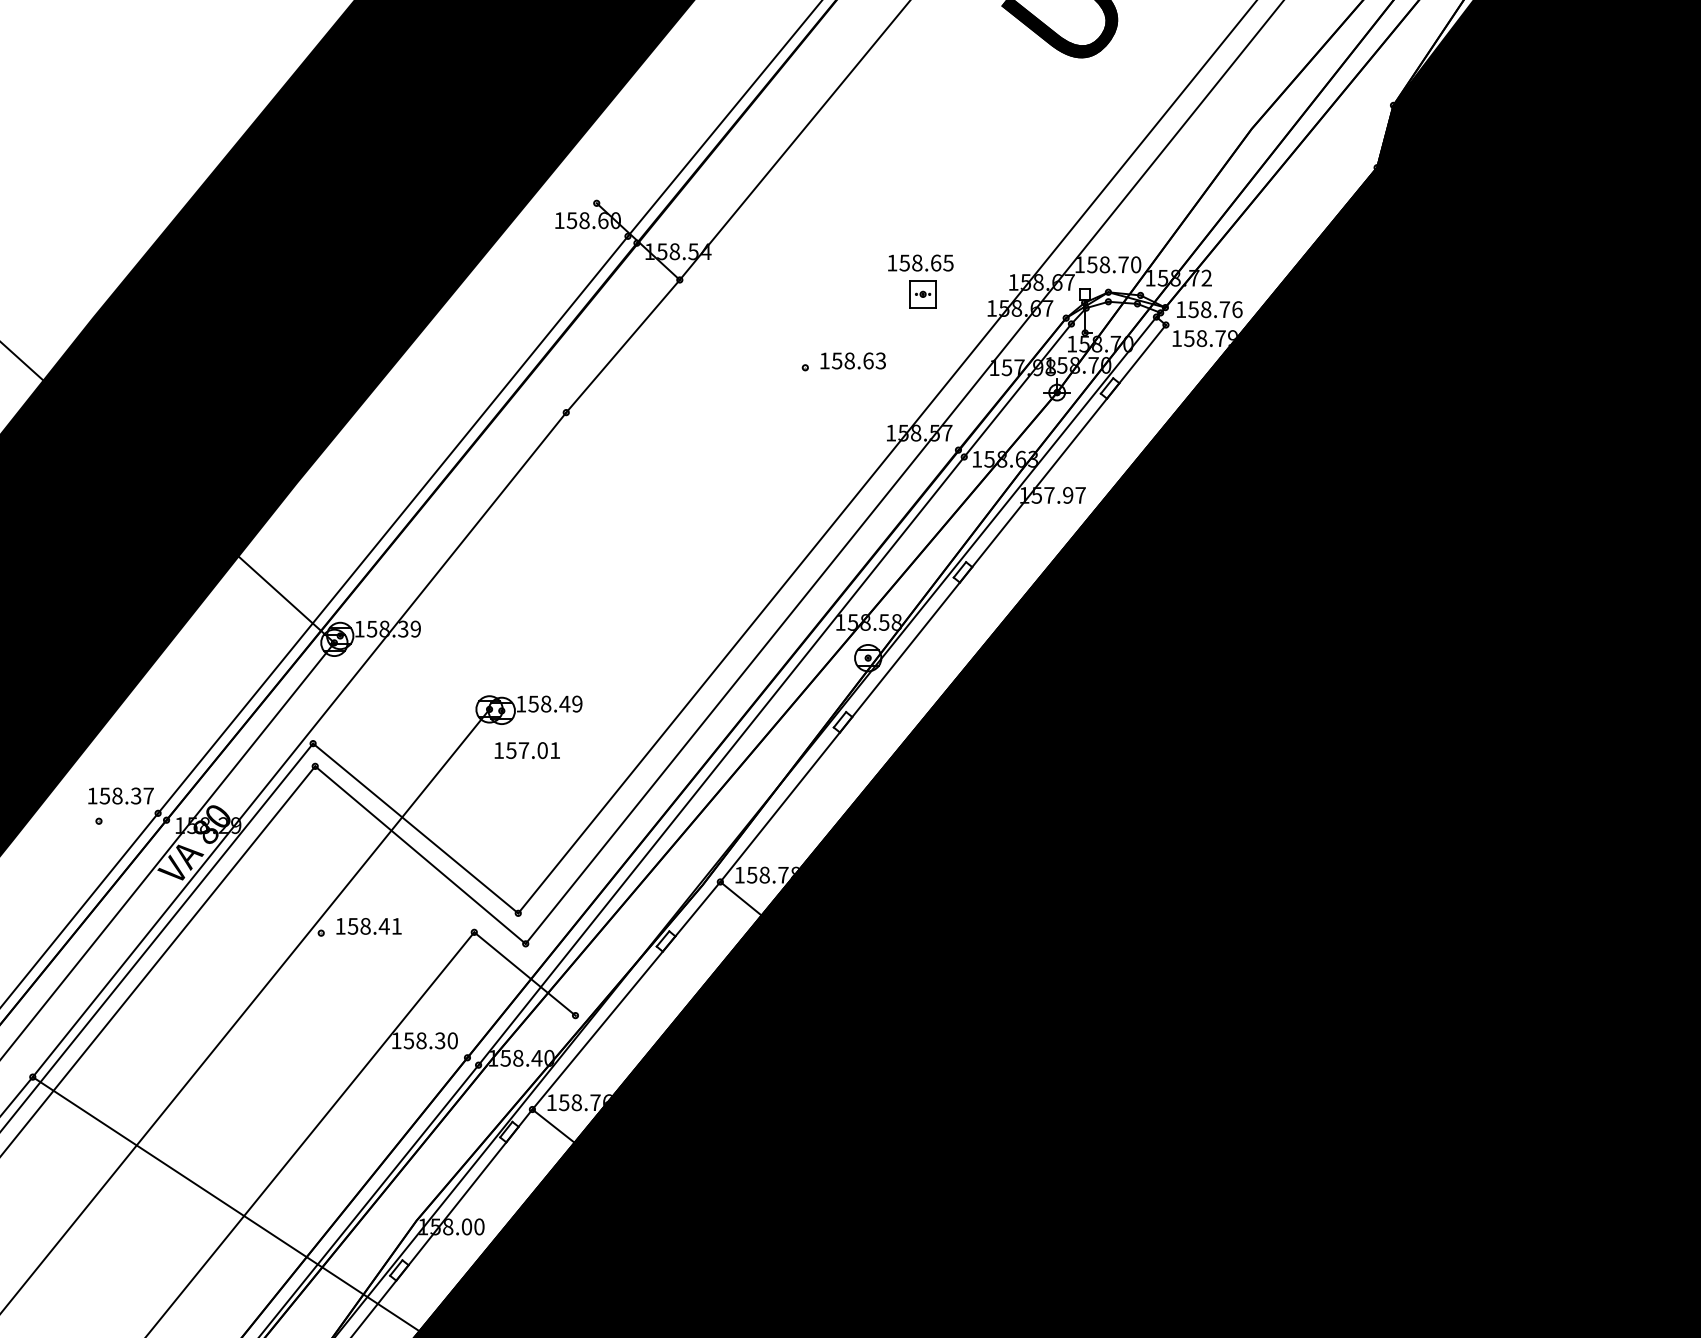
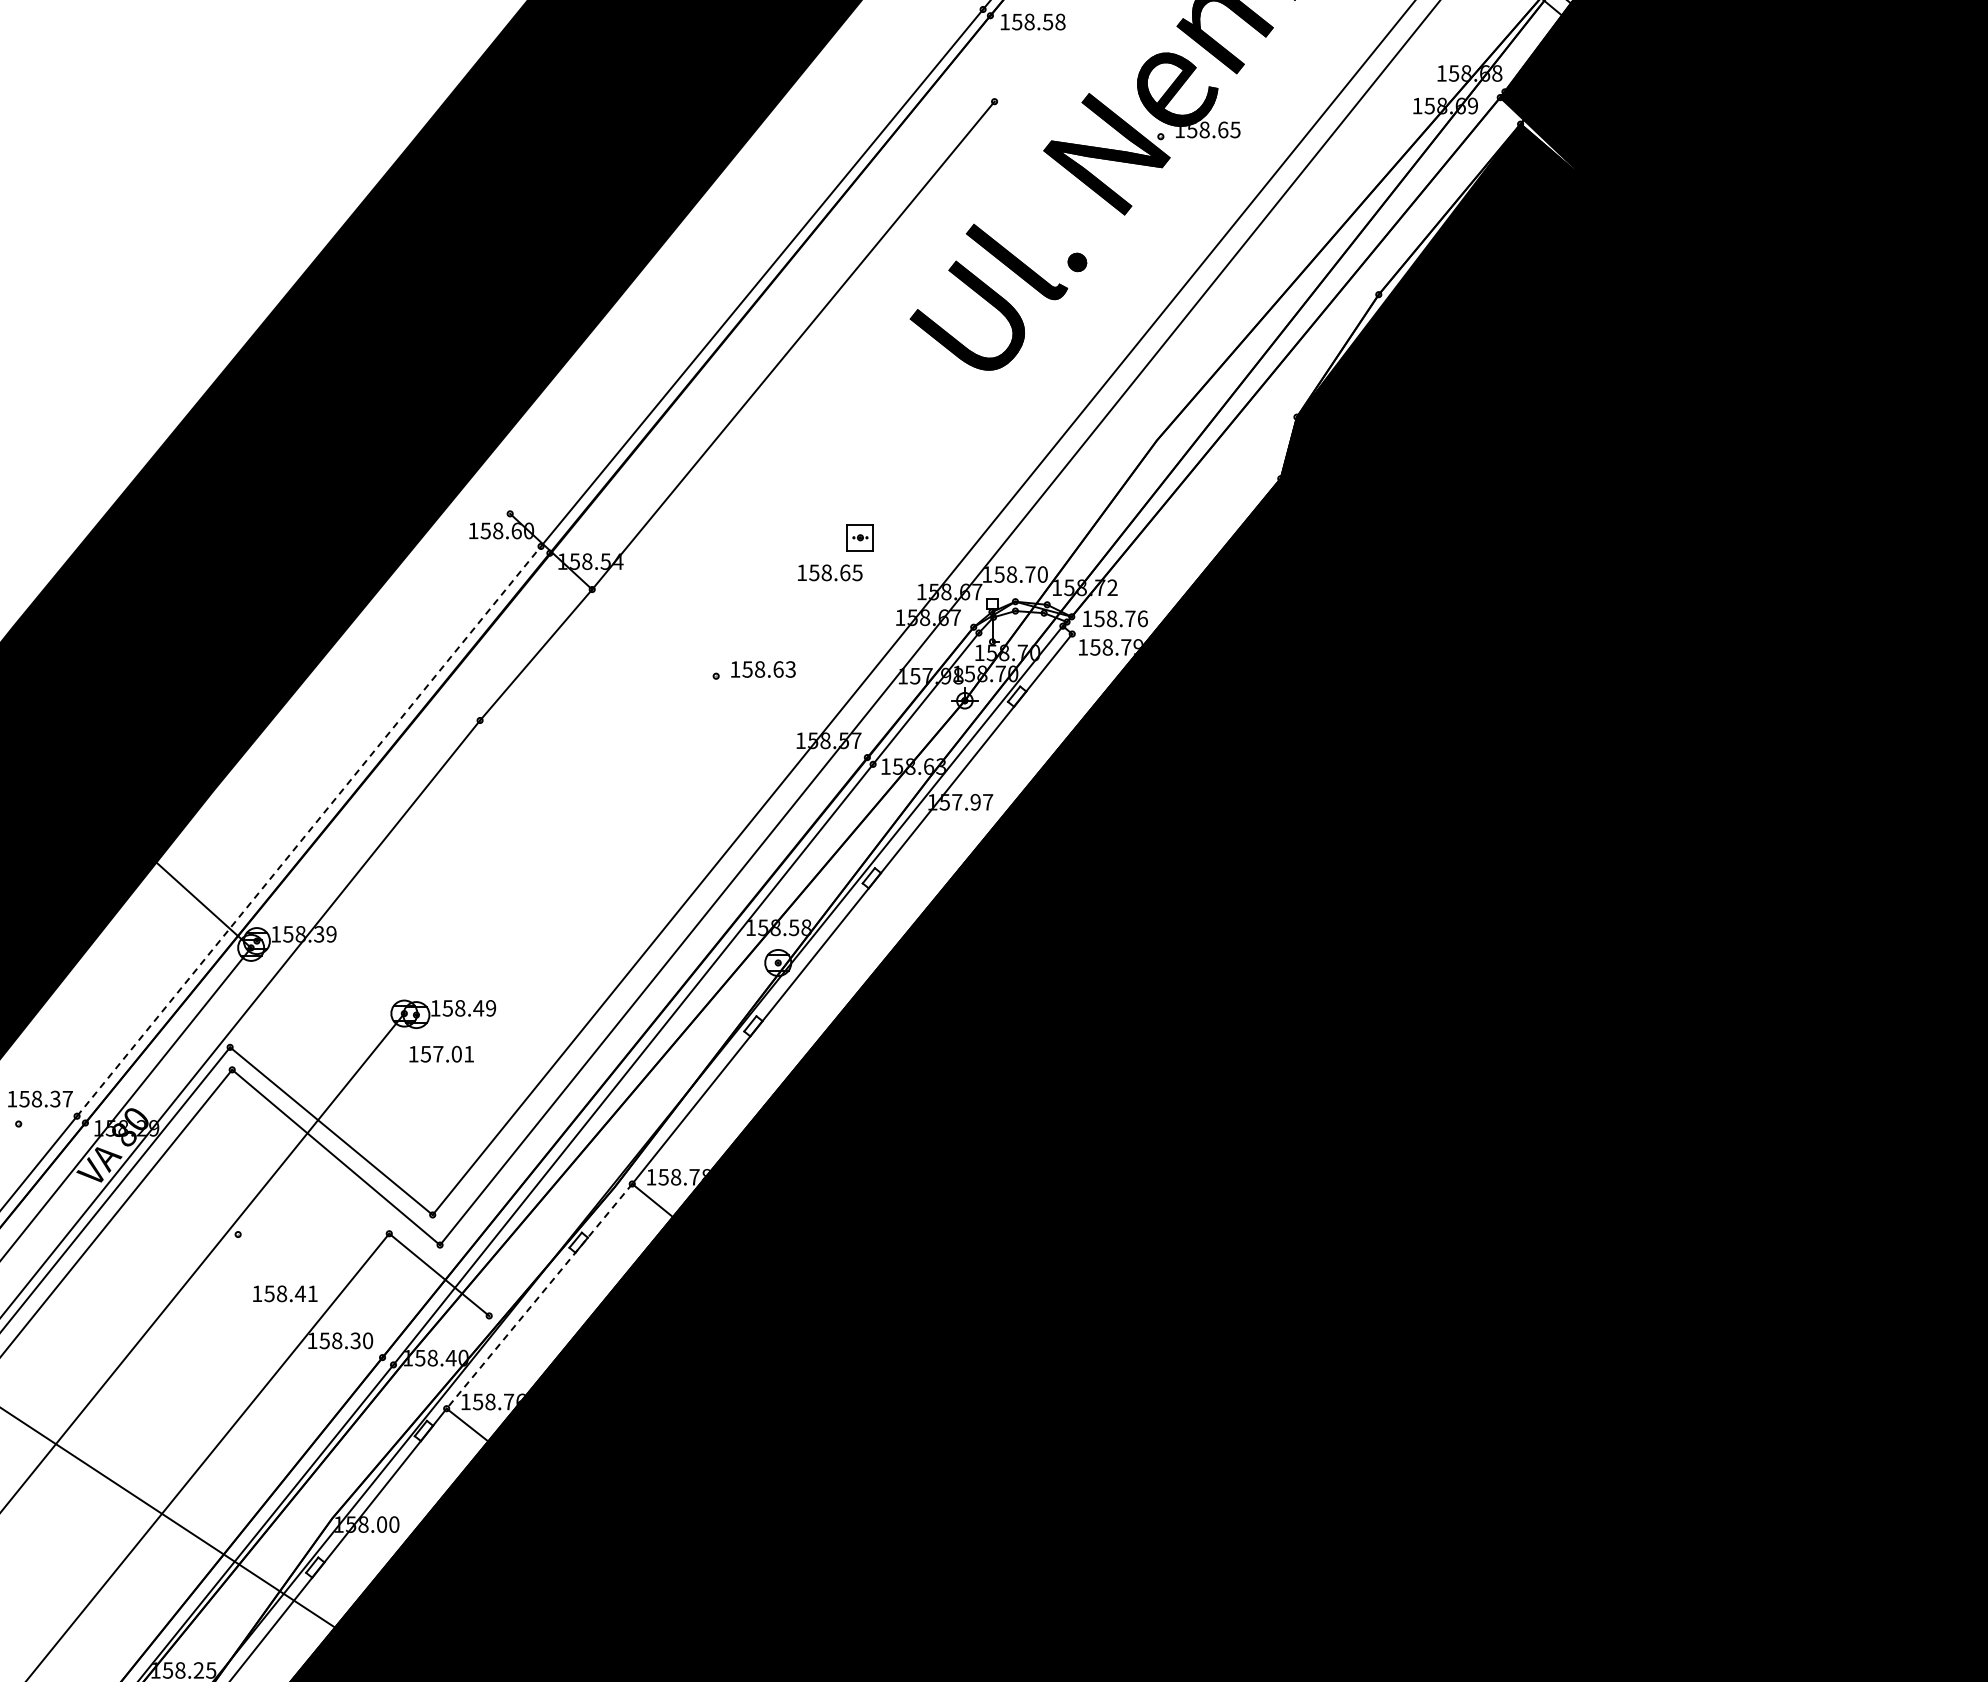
part: (922, 294) -> (859, 537), moved
line: (393, 523) -> (309, 830), solid -> dashed
text: (369, 926) -> (285, 1293), moved
line: (626, 995) -> (539, 1296), solid -> dashed

